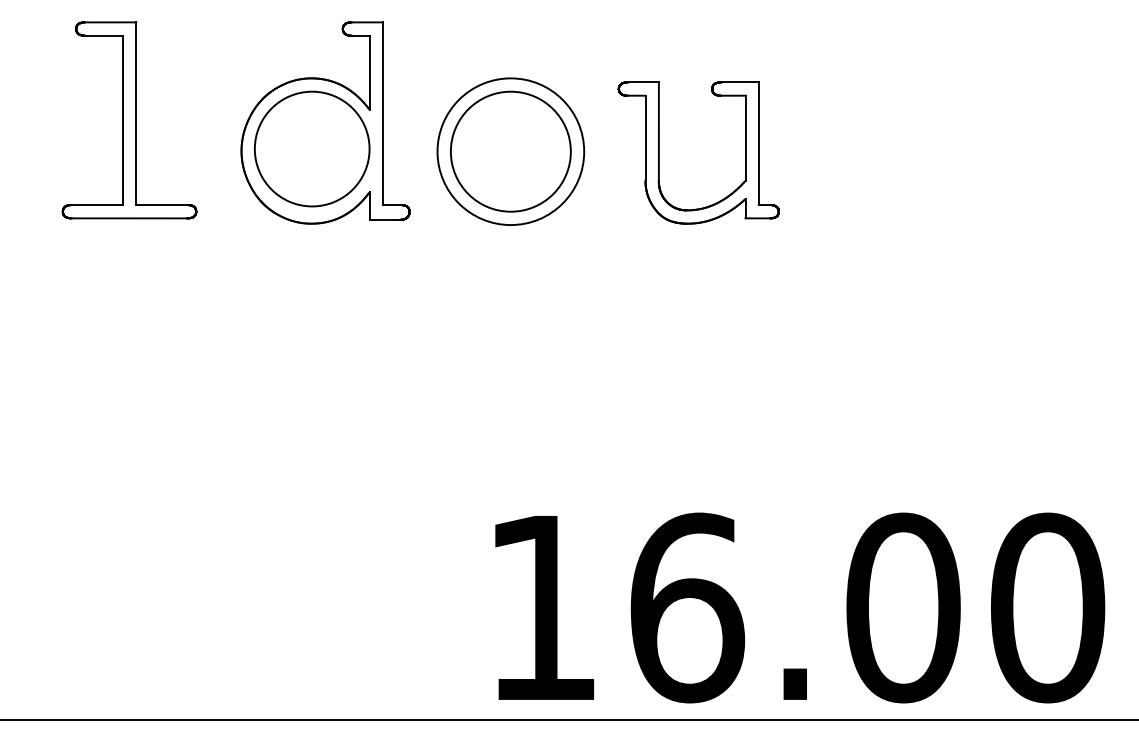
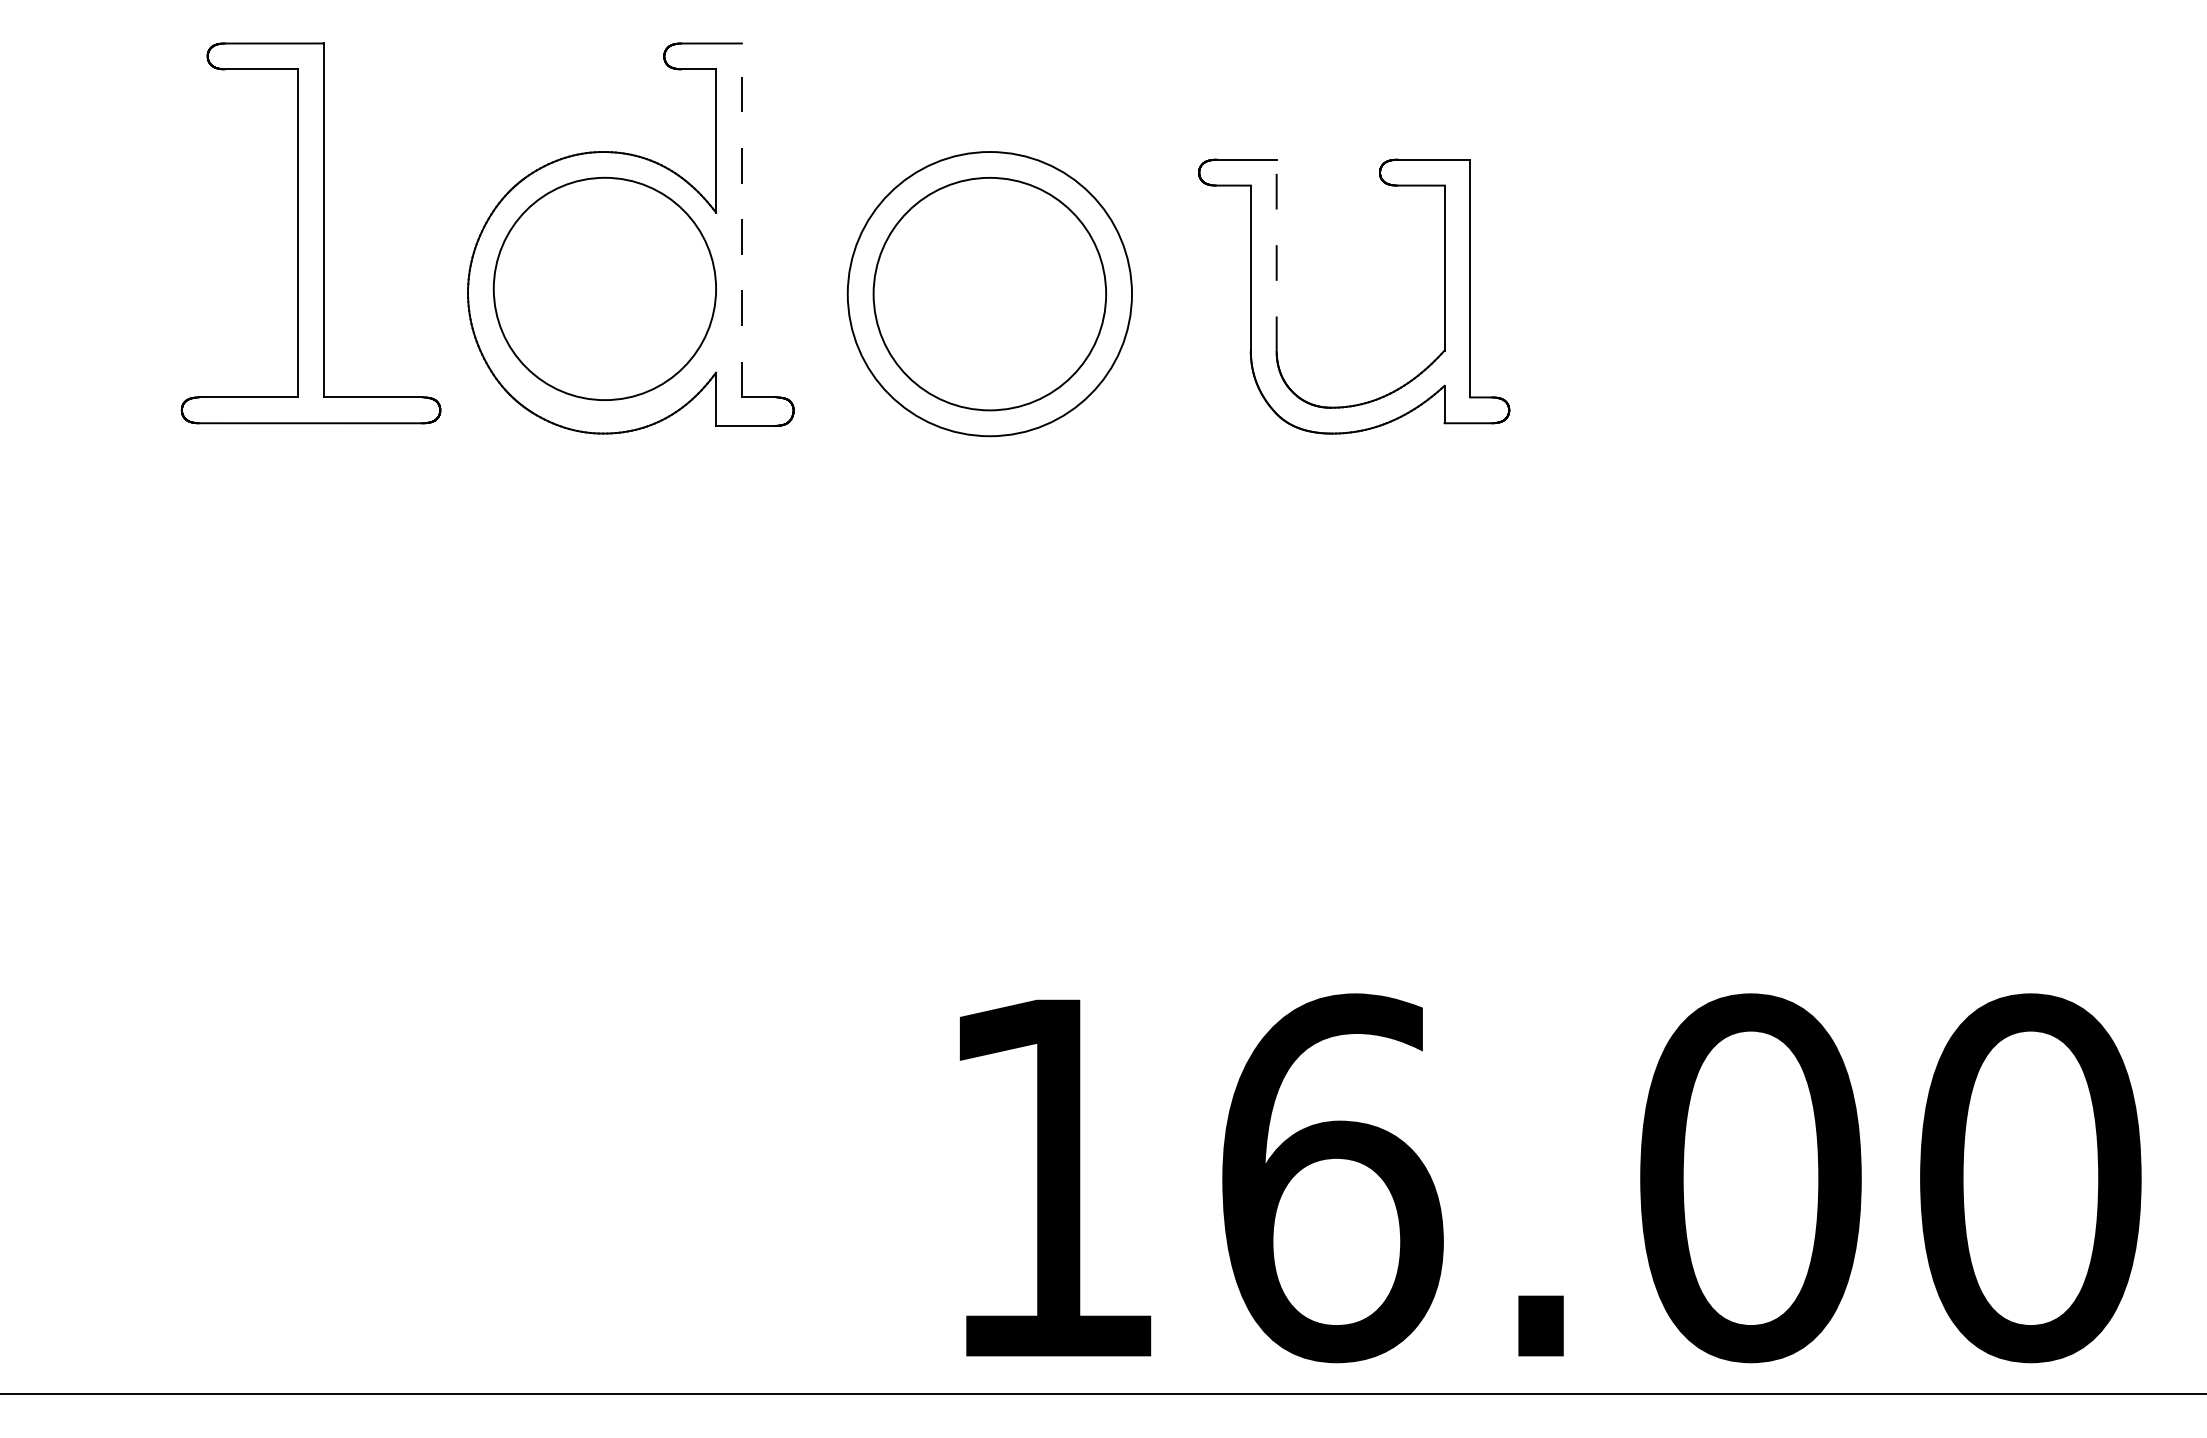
line: (382, 113) -> (741, 220), solid -> dashed
part: (129, 120) -> (310, 233), moved
line: (658, 132) -> (1275, 256), solid -> dashed

